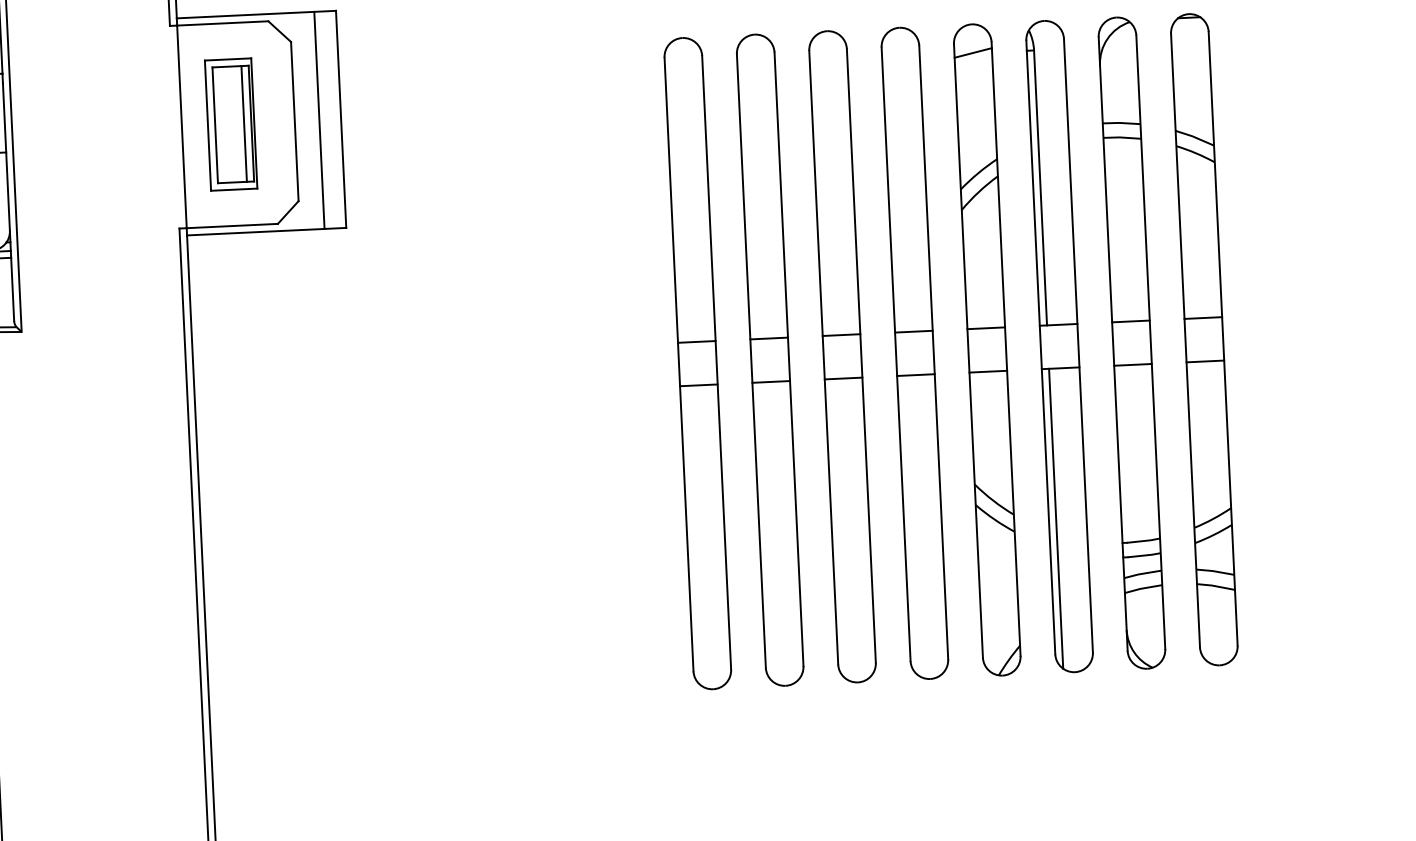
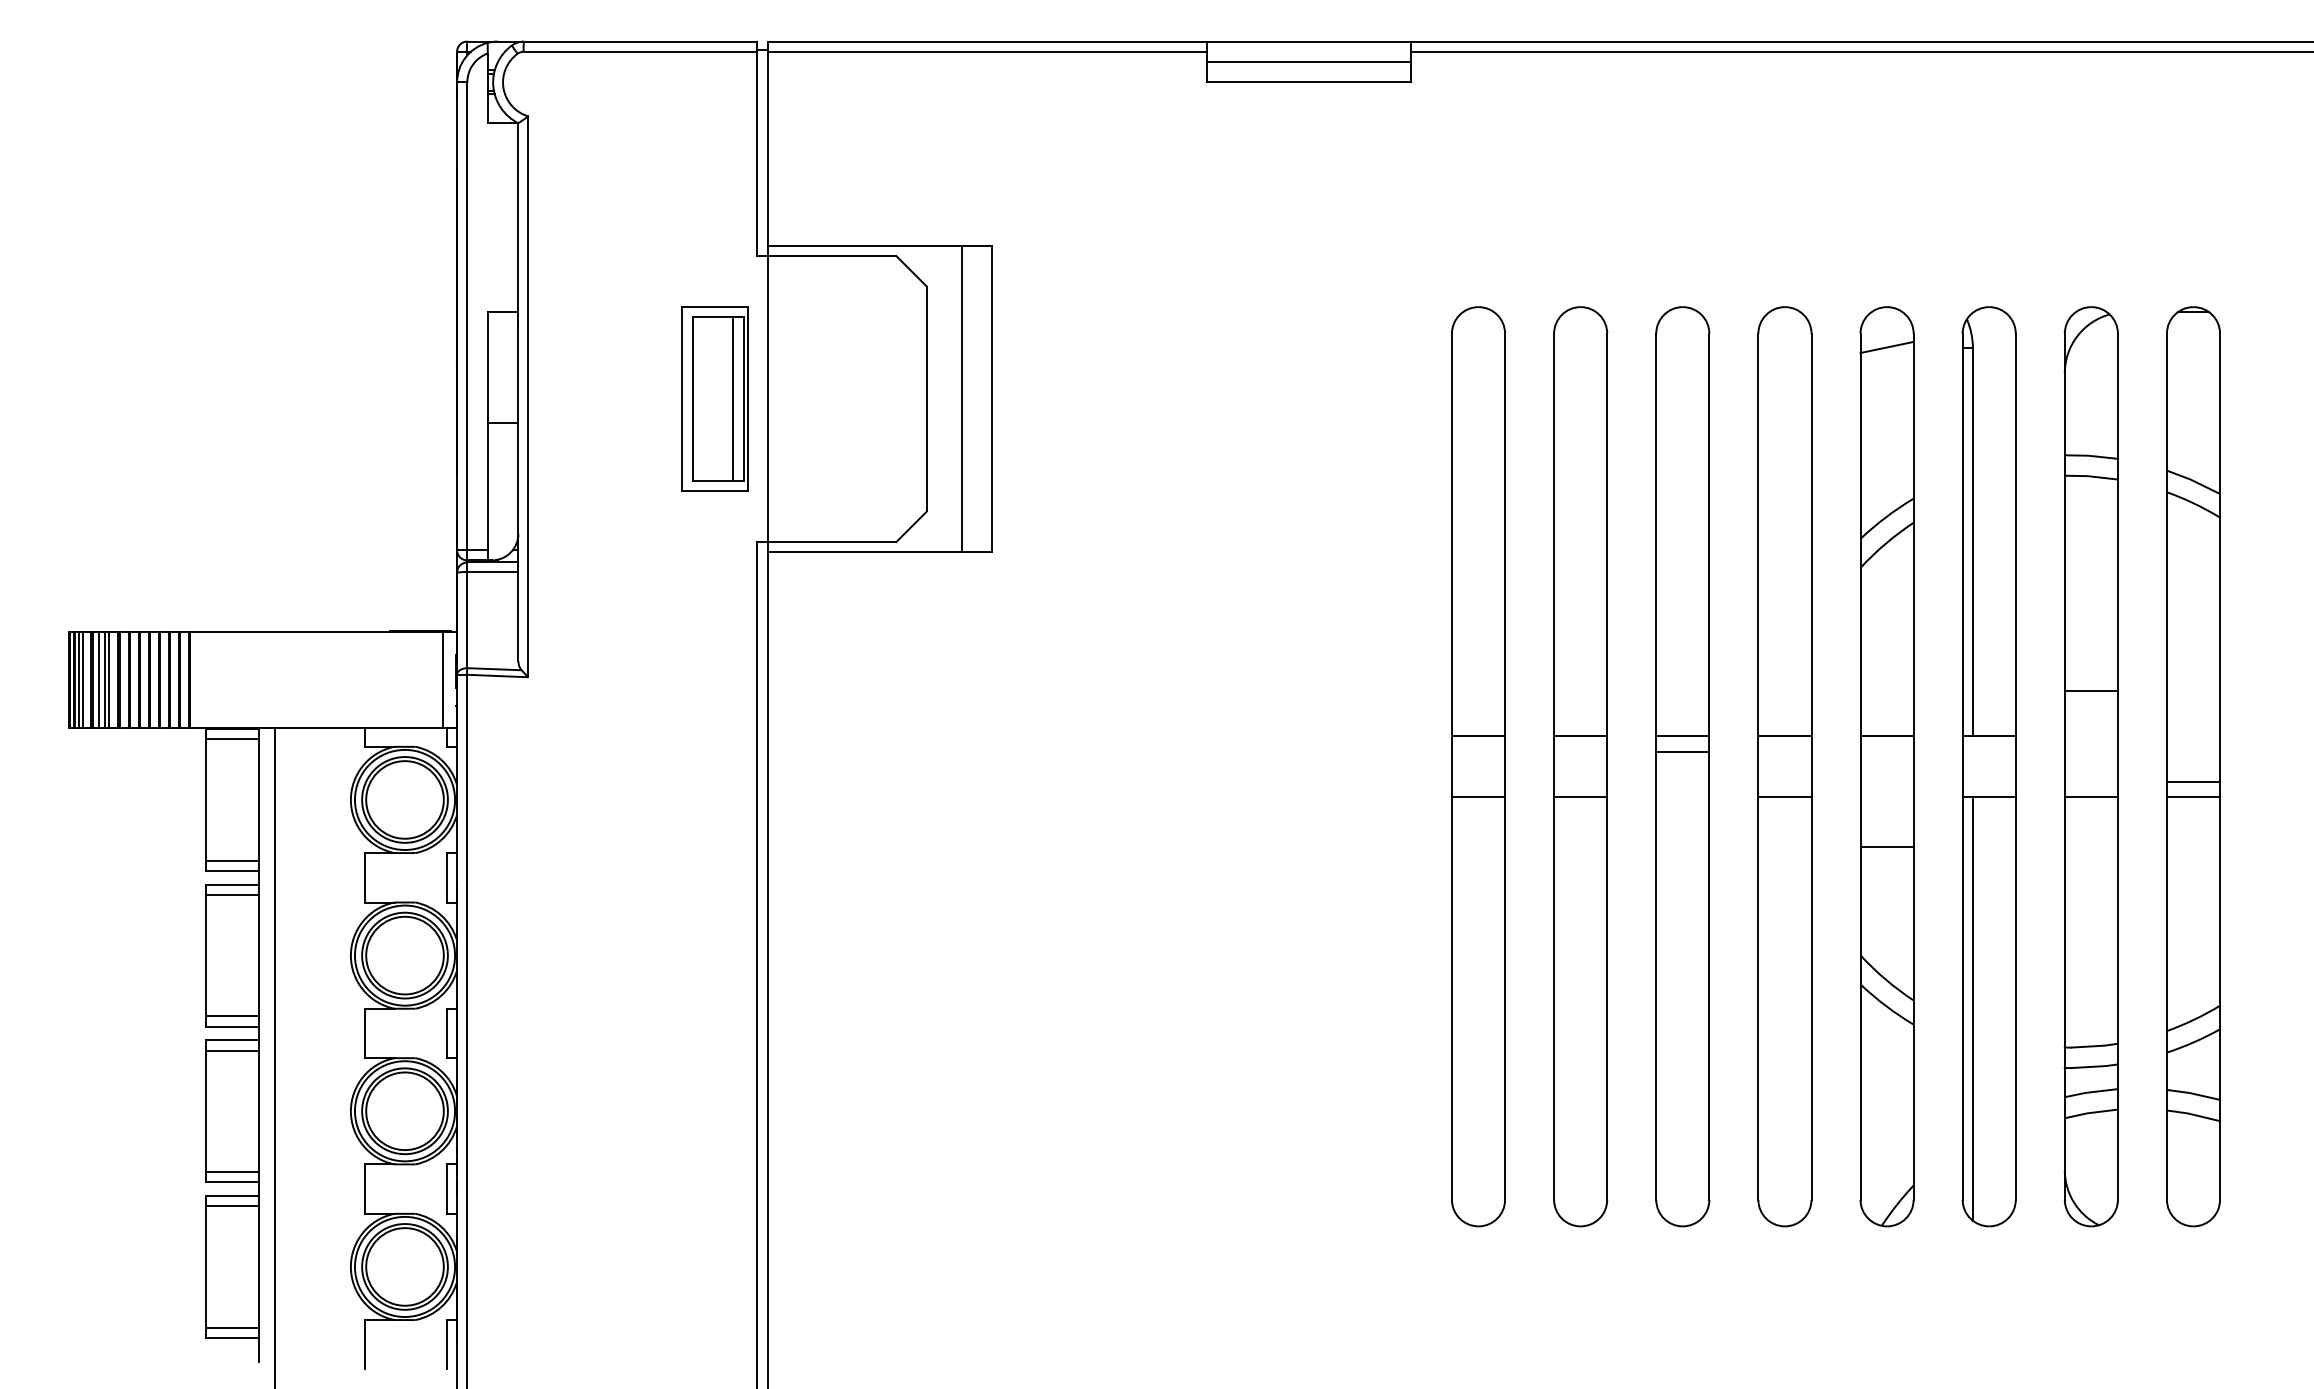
part: (230, 124) -> (714, 398), moved
line: (1203, 318) -> (2193, 782), moved
line: (1130, 321) -> (2090, 691), moved
line: (987, 371) -> (1886, 847), moved
line: (843, 378) -> (1682, 752), moved

